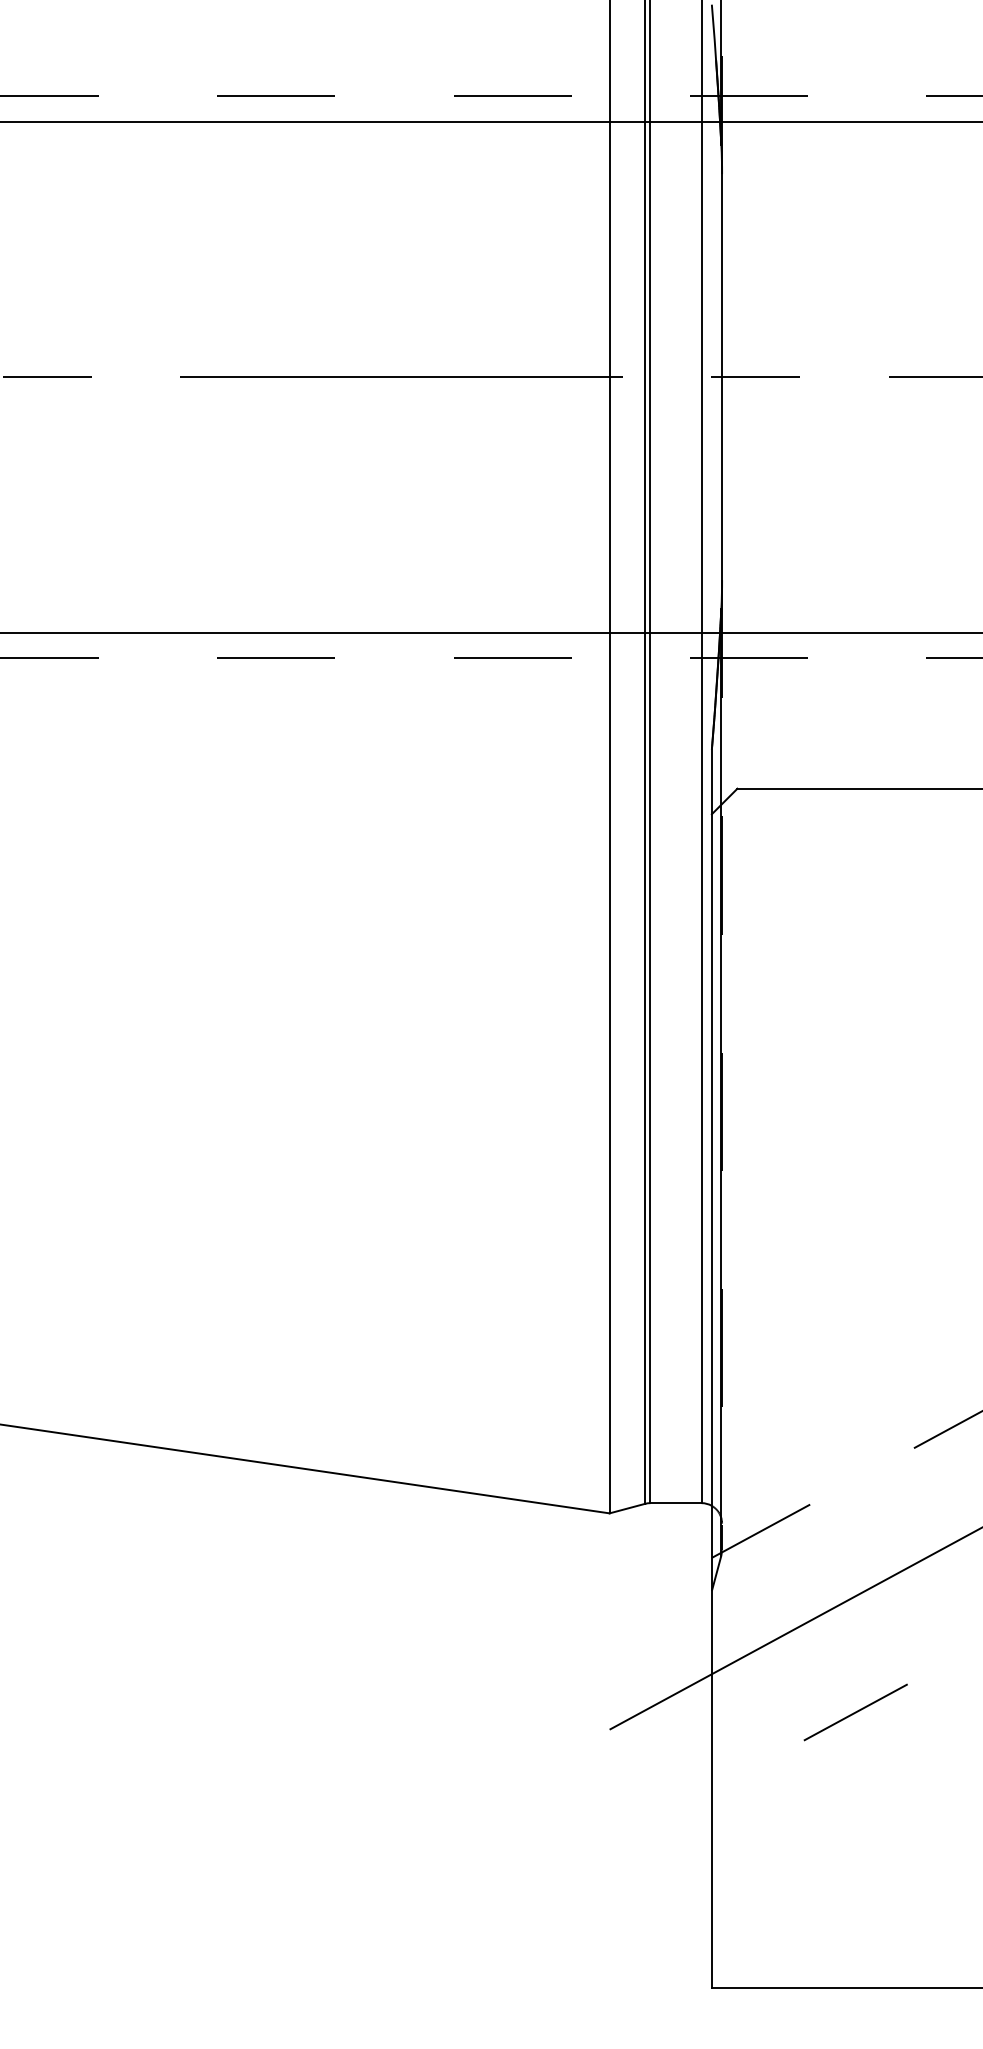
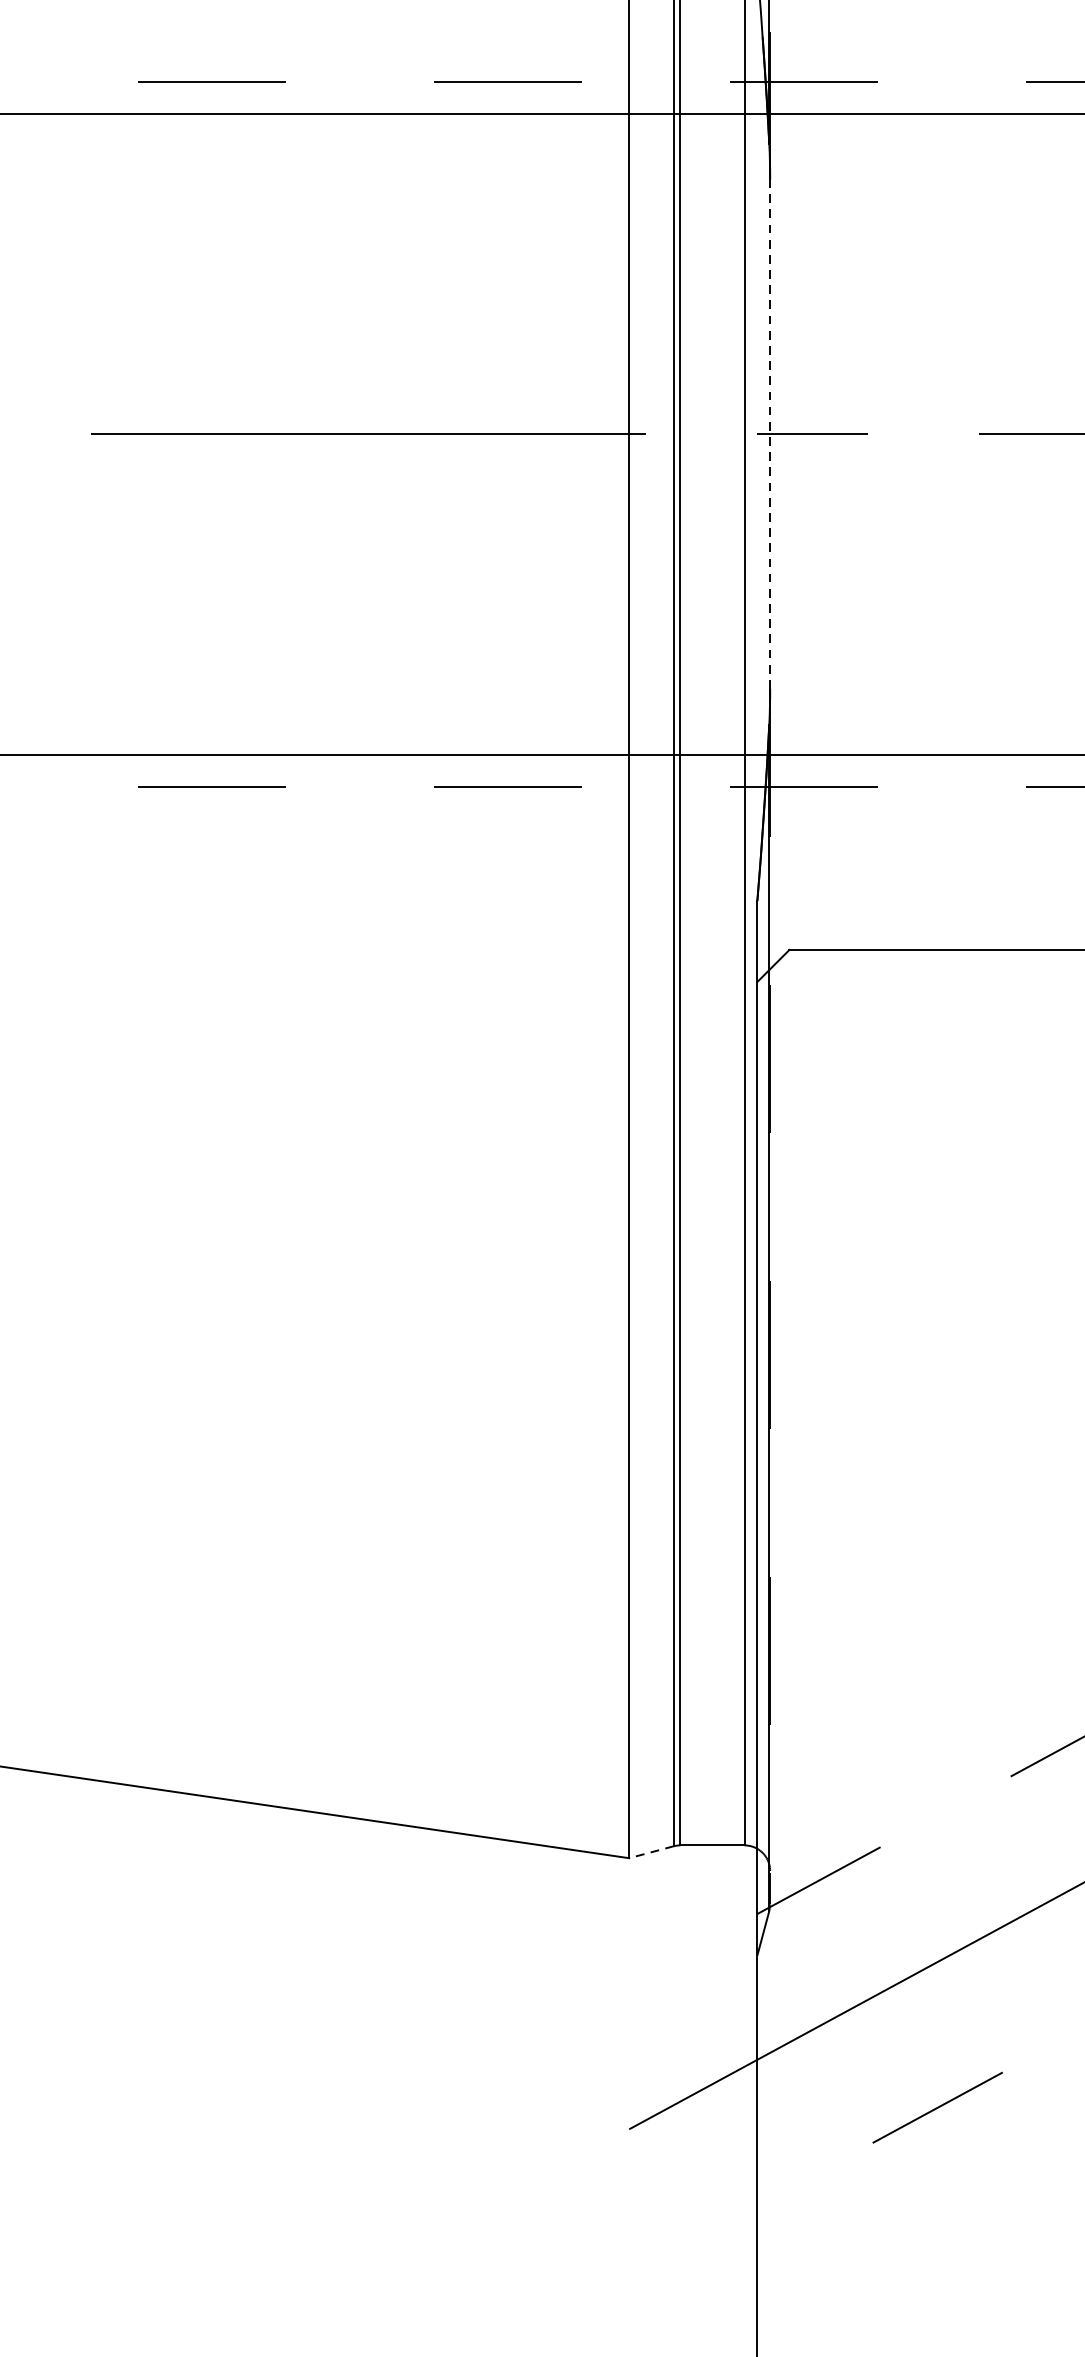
line: (722, 376) -> (770, 433), solid -> dashed
line: (626, 1508) -> (650, 1852), solid -> dashed

